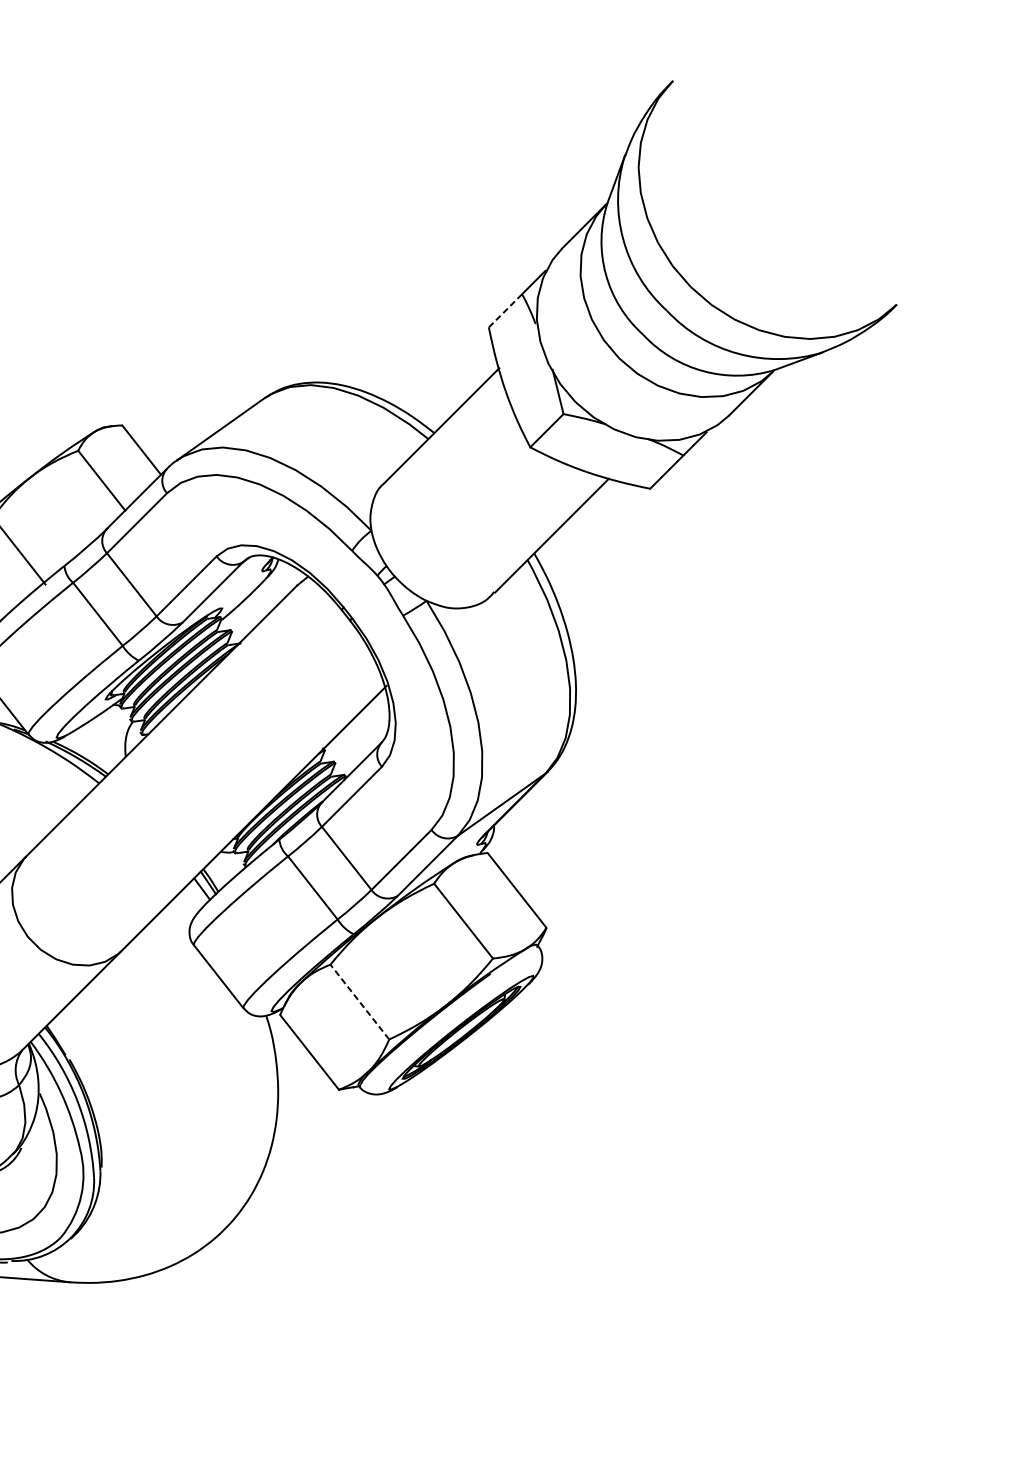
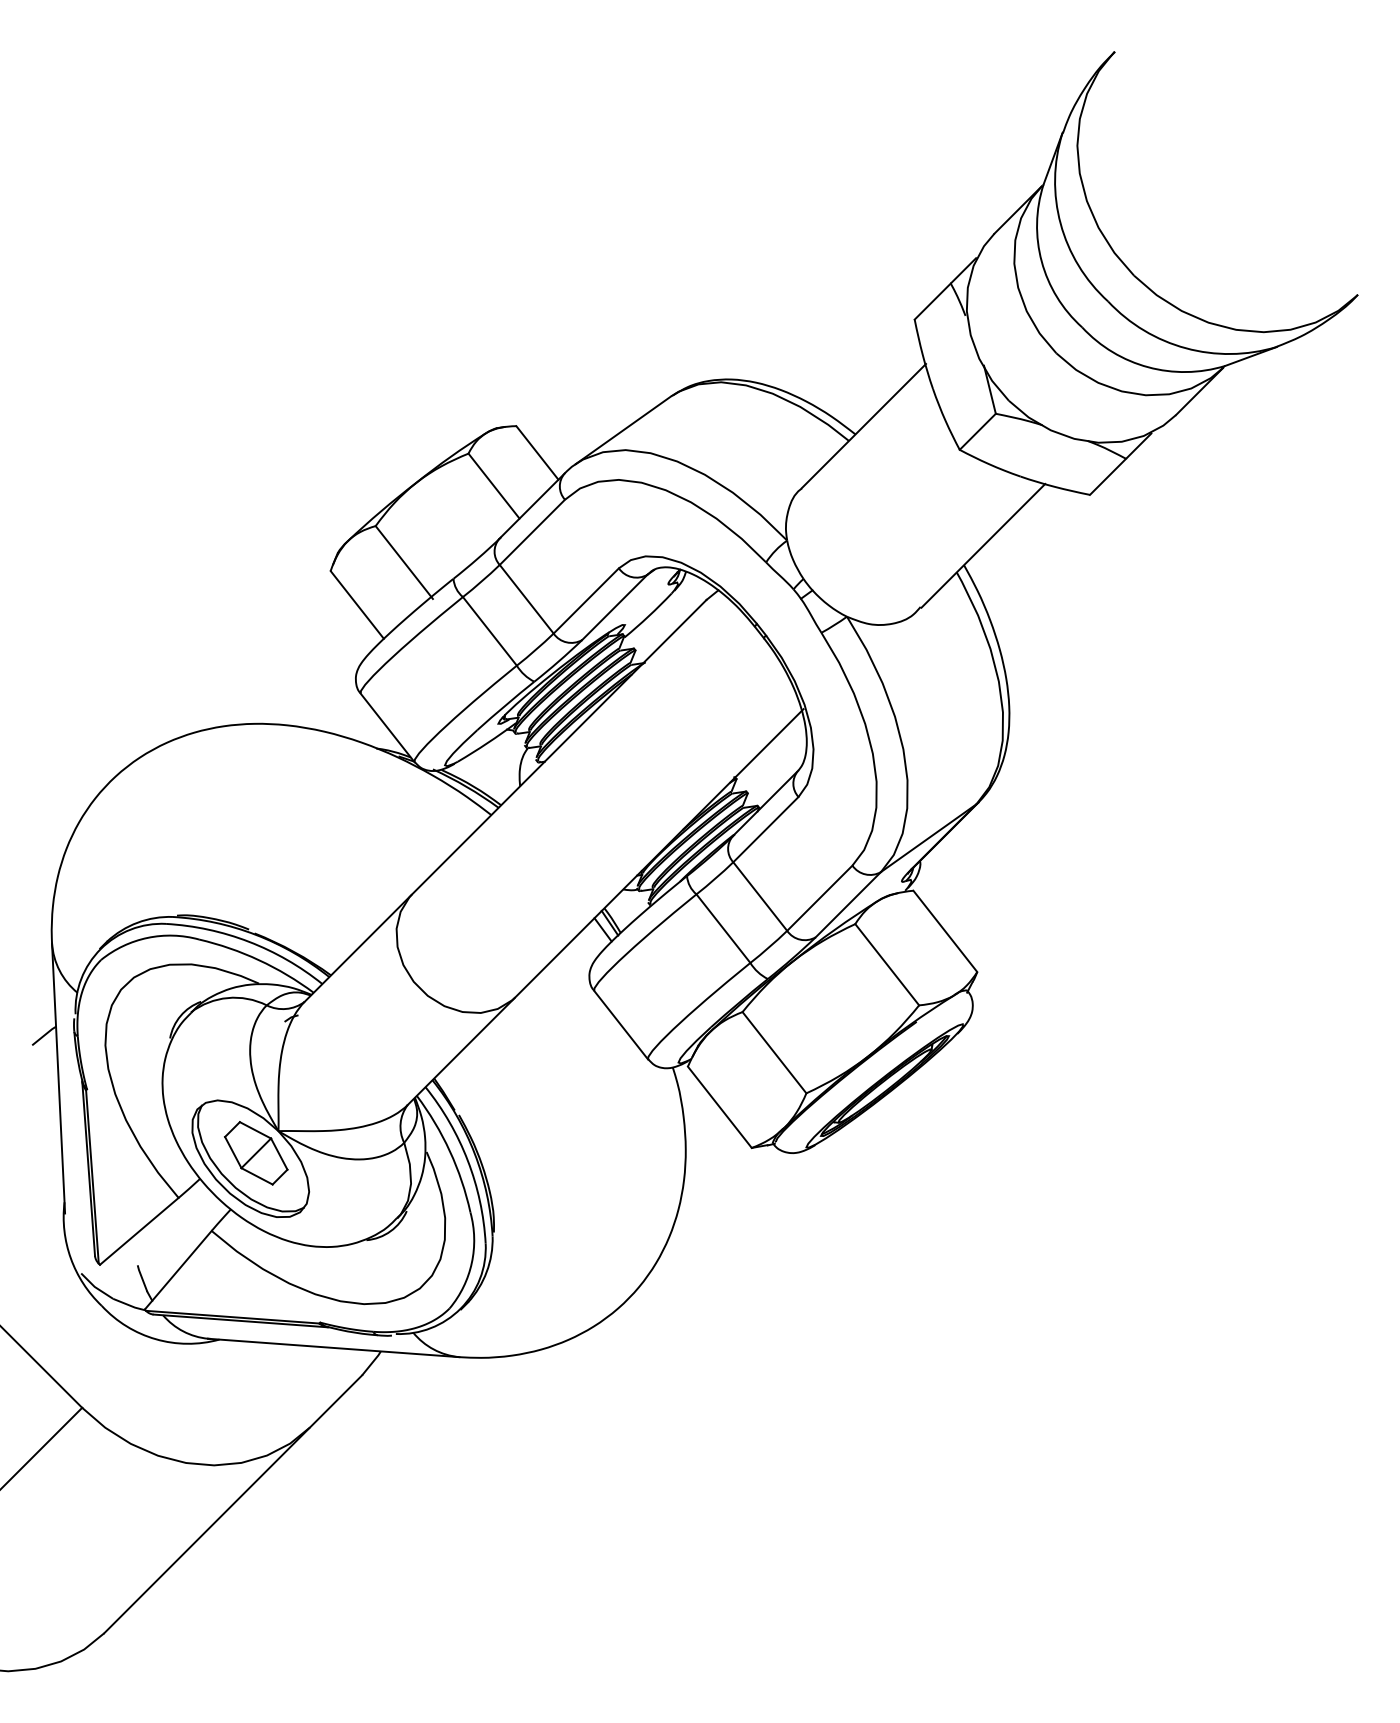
line: (505, 310) -> (932, 301), dashed -> solid
line: (359, 1001) -> (774, 1052), dashed -> solid

